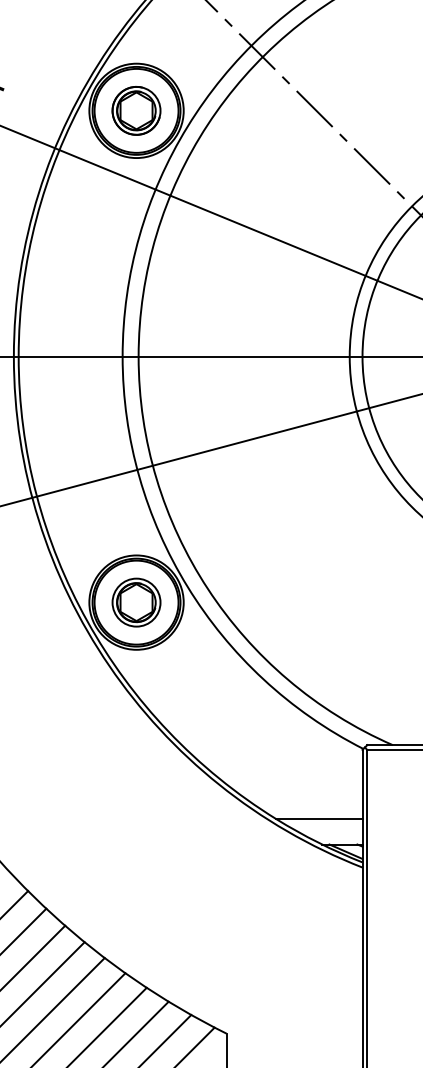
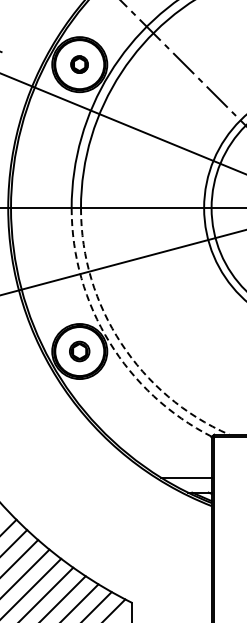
part: (136, 110) -> (79, 64), size x0.6
arc: (187, 587) -> (109, 342), solid -> dashed
arc: (208, 588) -> (121, 343), solid -> dashed
part: (136, 602) -> (79, 351), size x0.7

